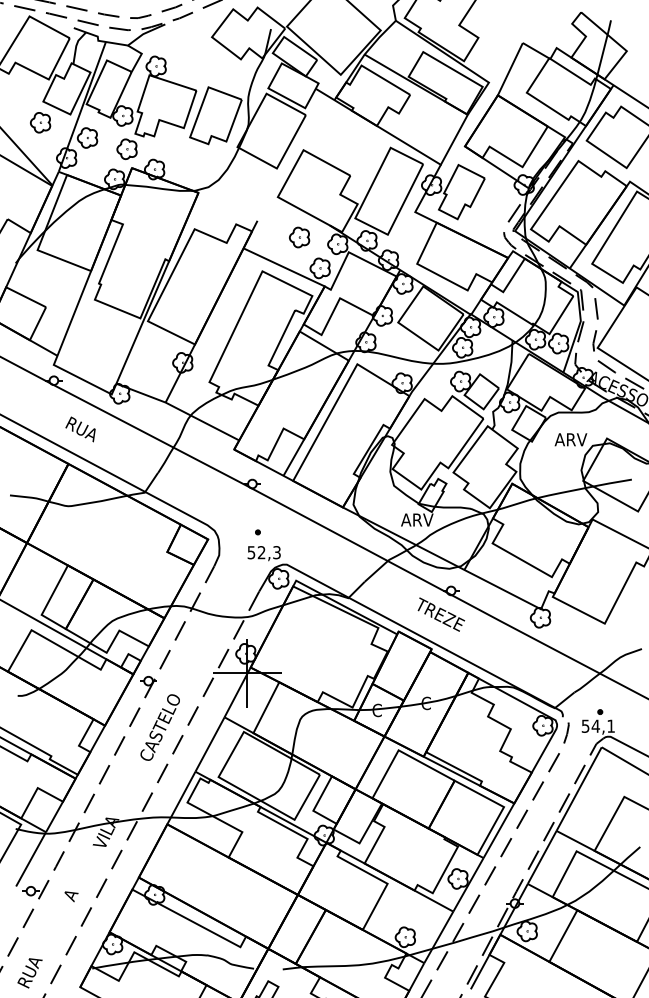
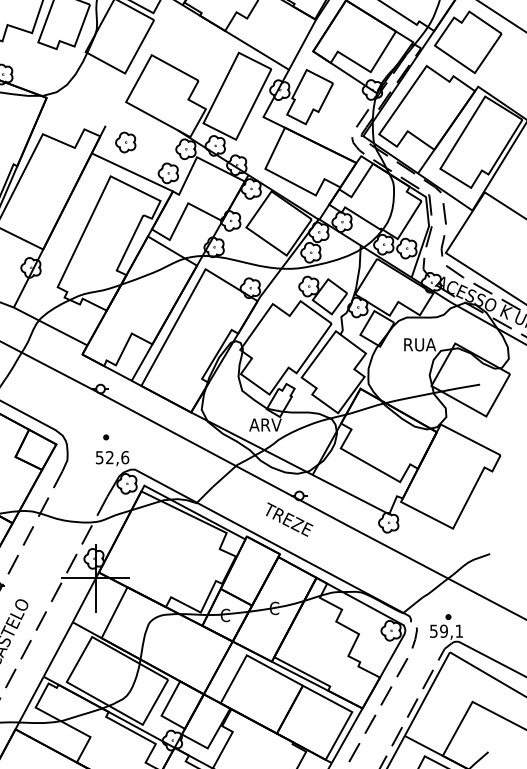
part: (299, 237) -> (125, 142), moved
text: (570, 439) -> (418, 344), ARV -> RUA
text: (277, 552) -> (125, 457), 52,3 -> 52,6
text: (595, 725) -> (443, 630), 54,1 -> 59,1

